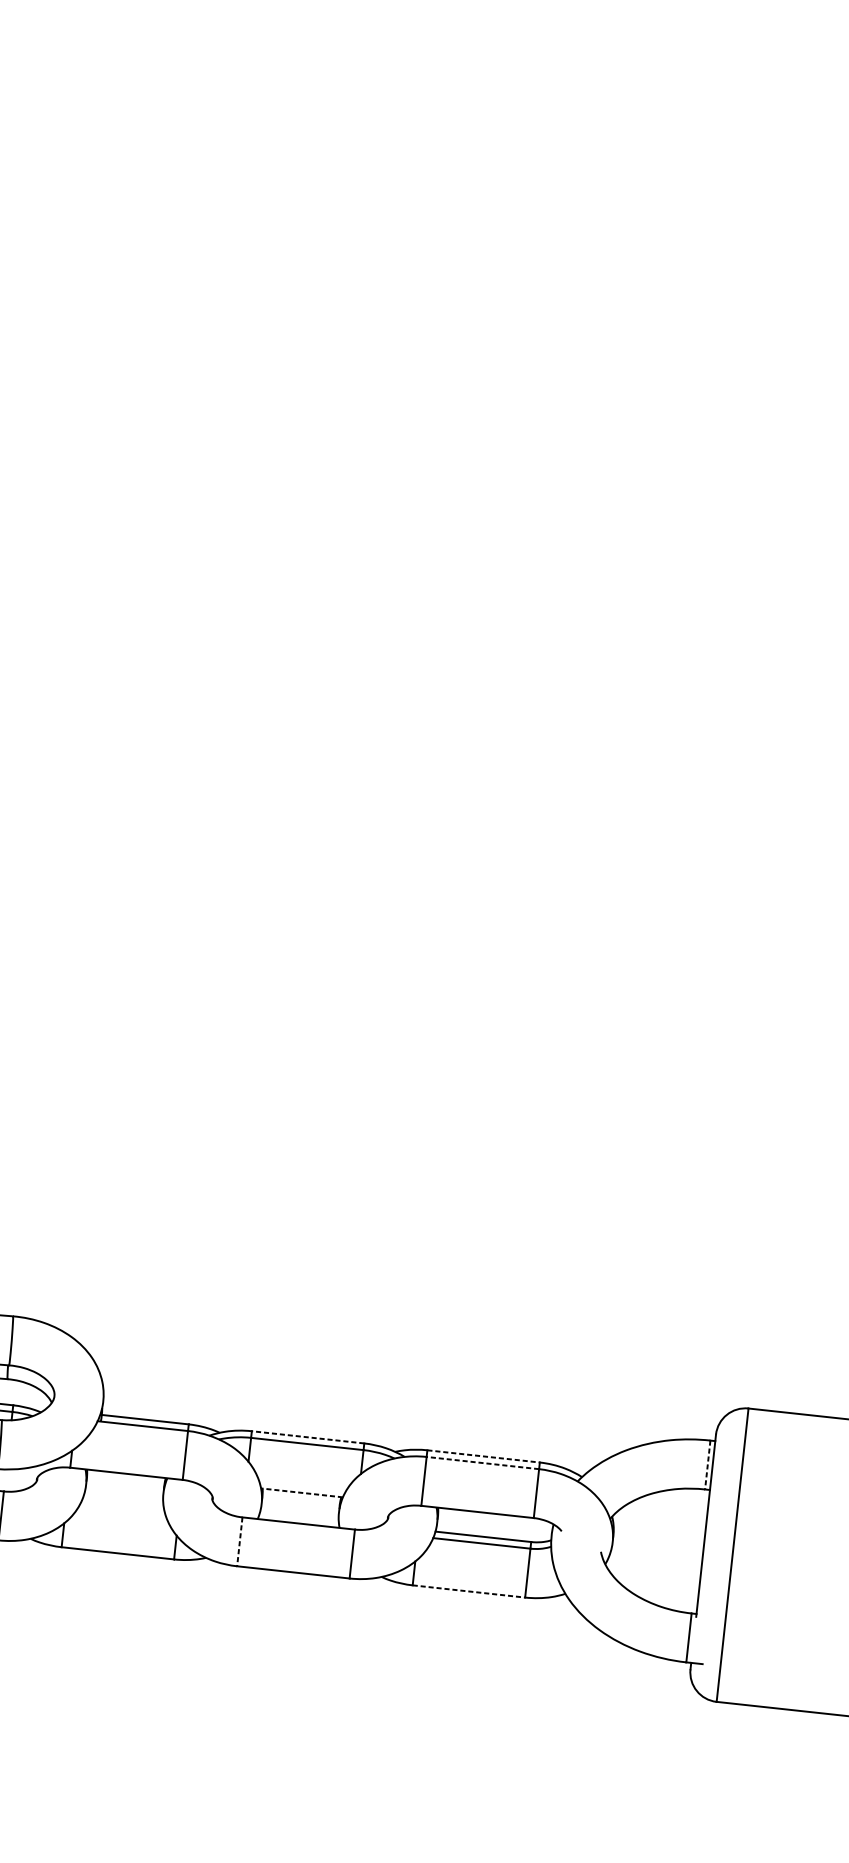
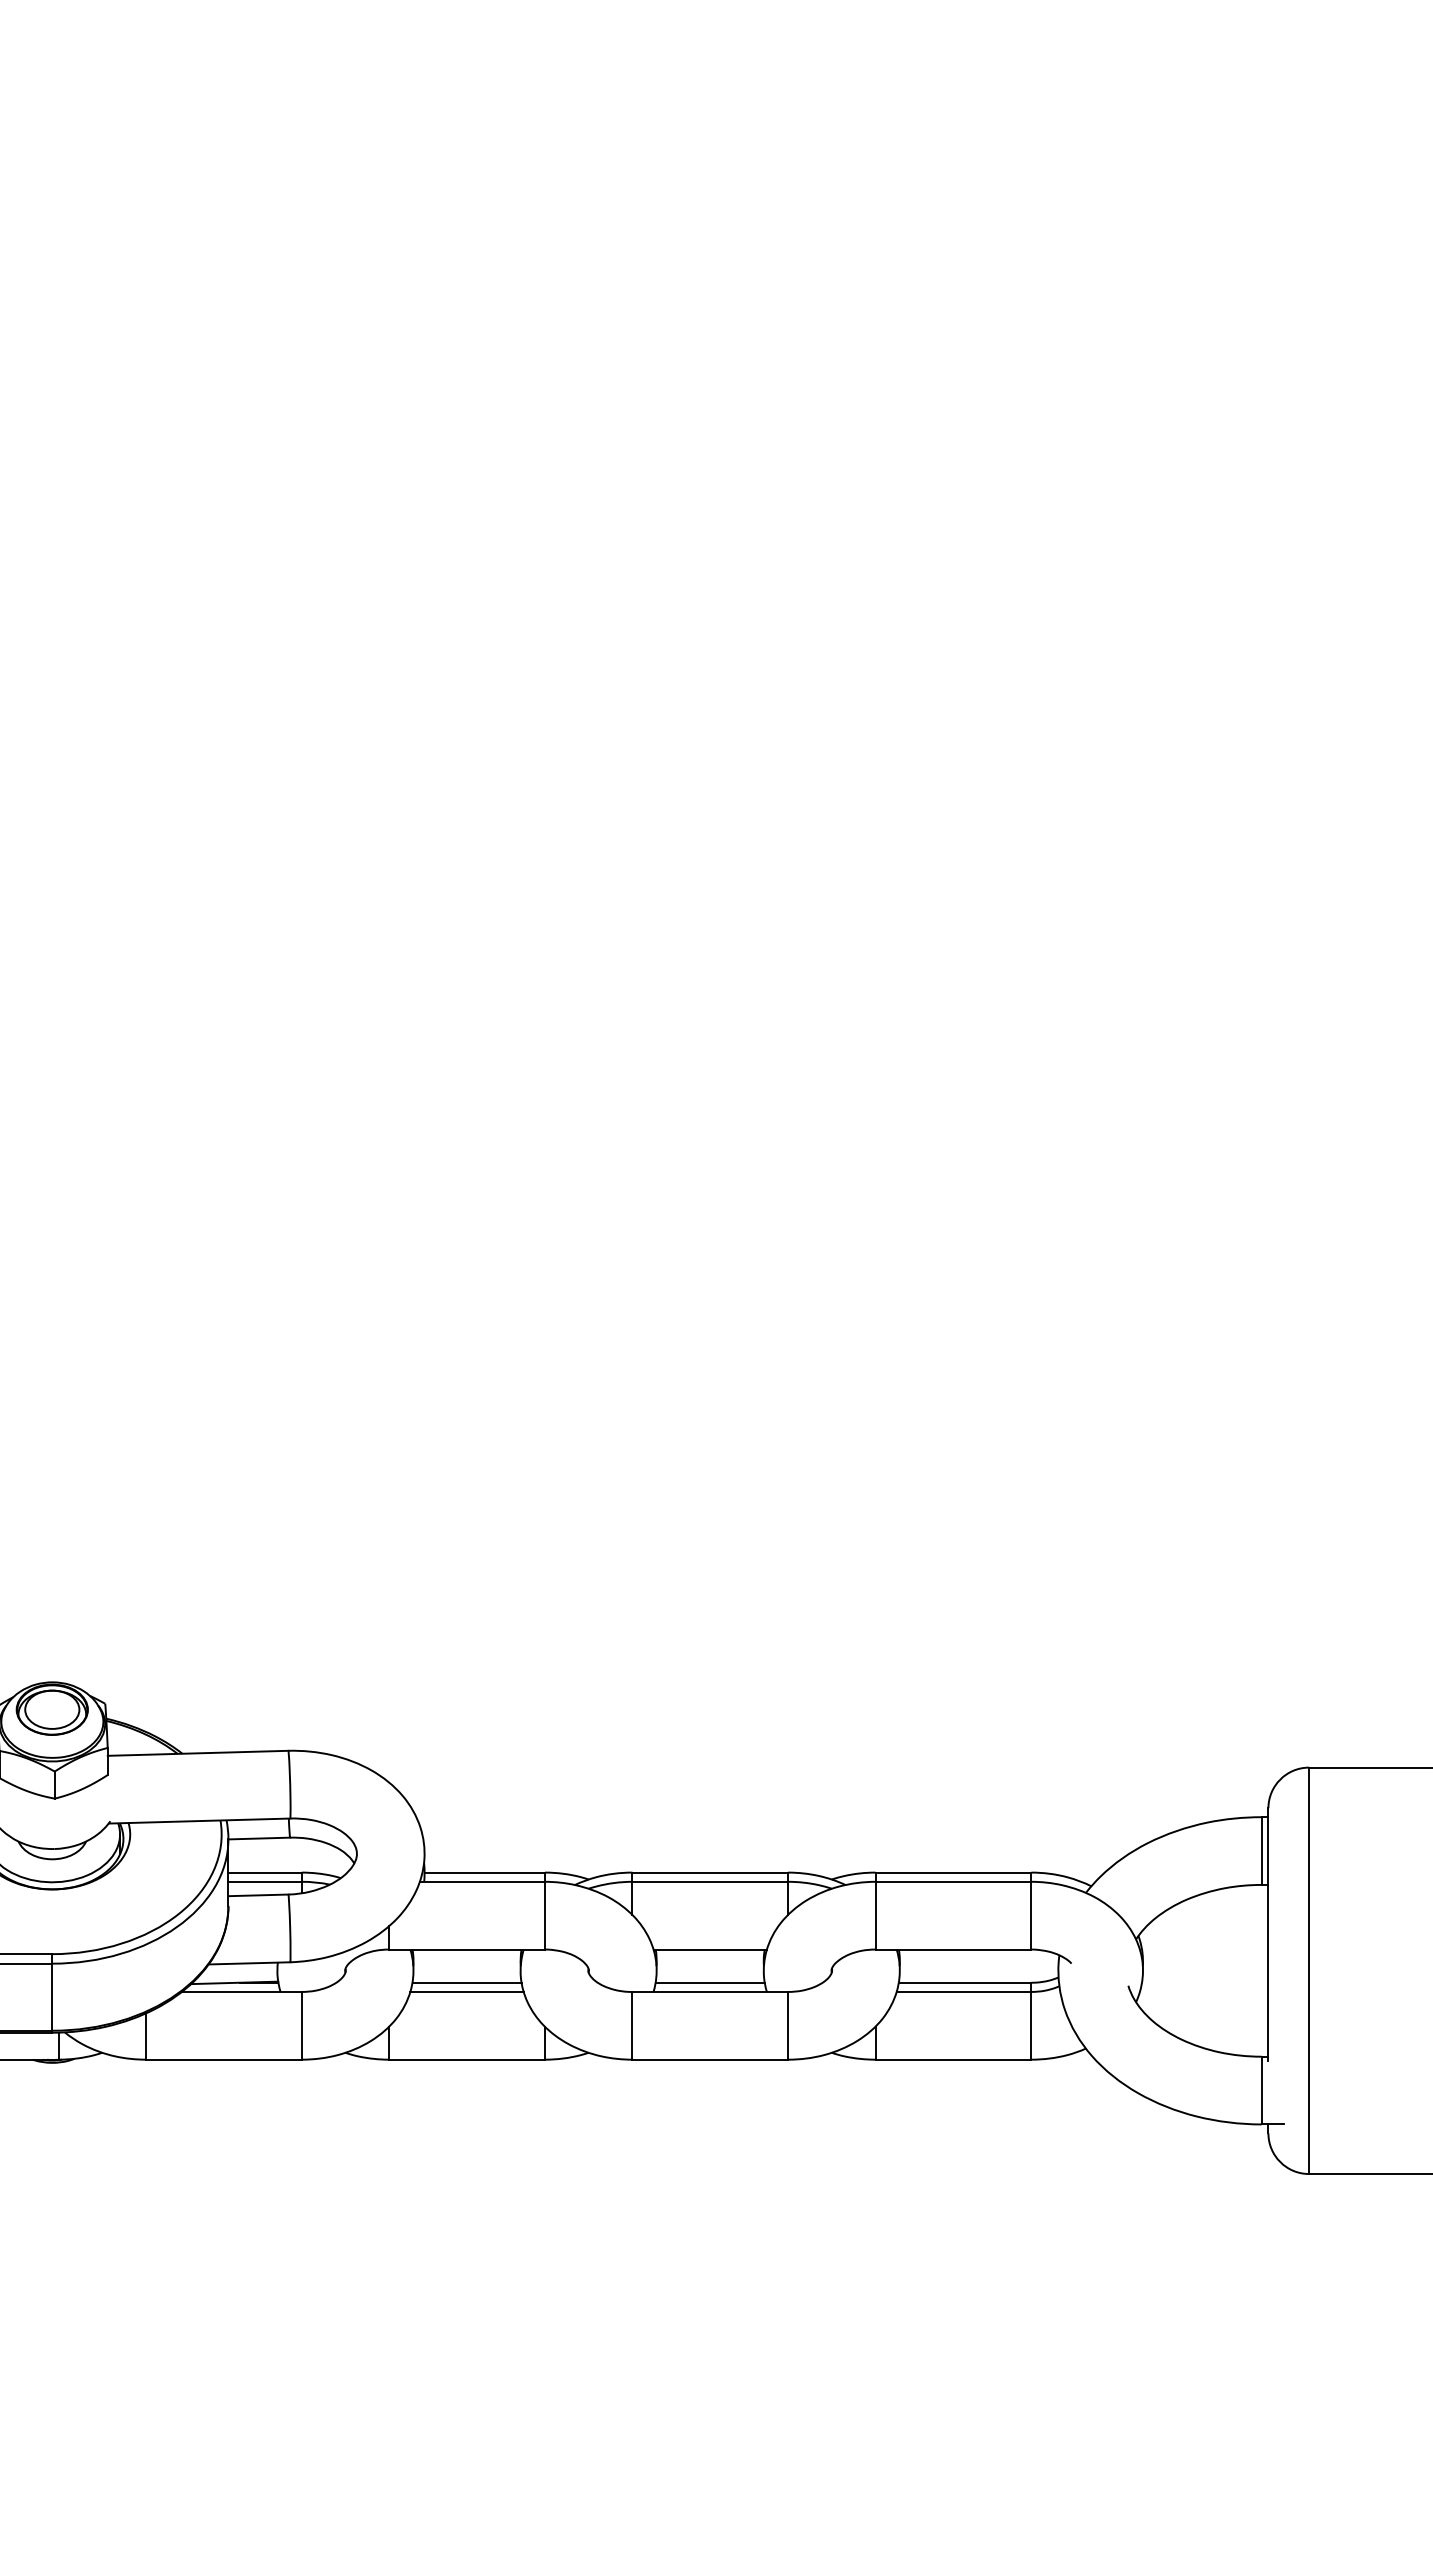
line: (308, 1437) -> (710, 1872), dashed -> solid
line: (483, 1456) -> (953, 1872), dashed -> solid
line: (482, 1462) -> (953, 1881), dashed -> solid
line: (707, 1465) -> (1261, 1851), dashed -> solid
line: (302, 1492) -> (710, 1949), dashed -> solid
line: (123, 1497) -> (466, 1982), added
line: (122, 1504) -> (466, 1991), added
line: (298, 1516) -> (709, 1982), added
line: (239, 1541) -> (632, 2025), dashed -> solid
line: (468, 1591) -> (953, 2059), dashed -> solid

